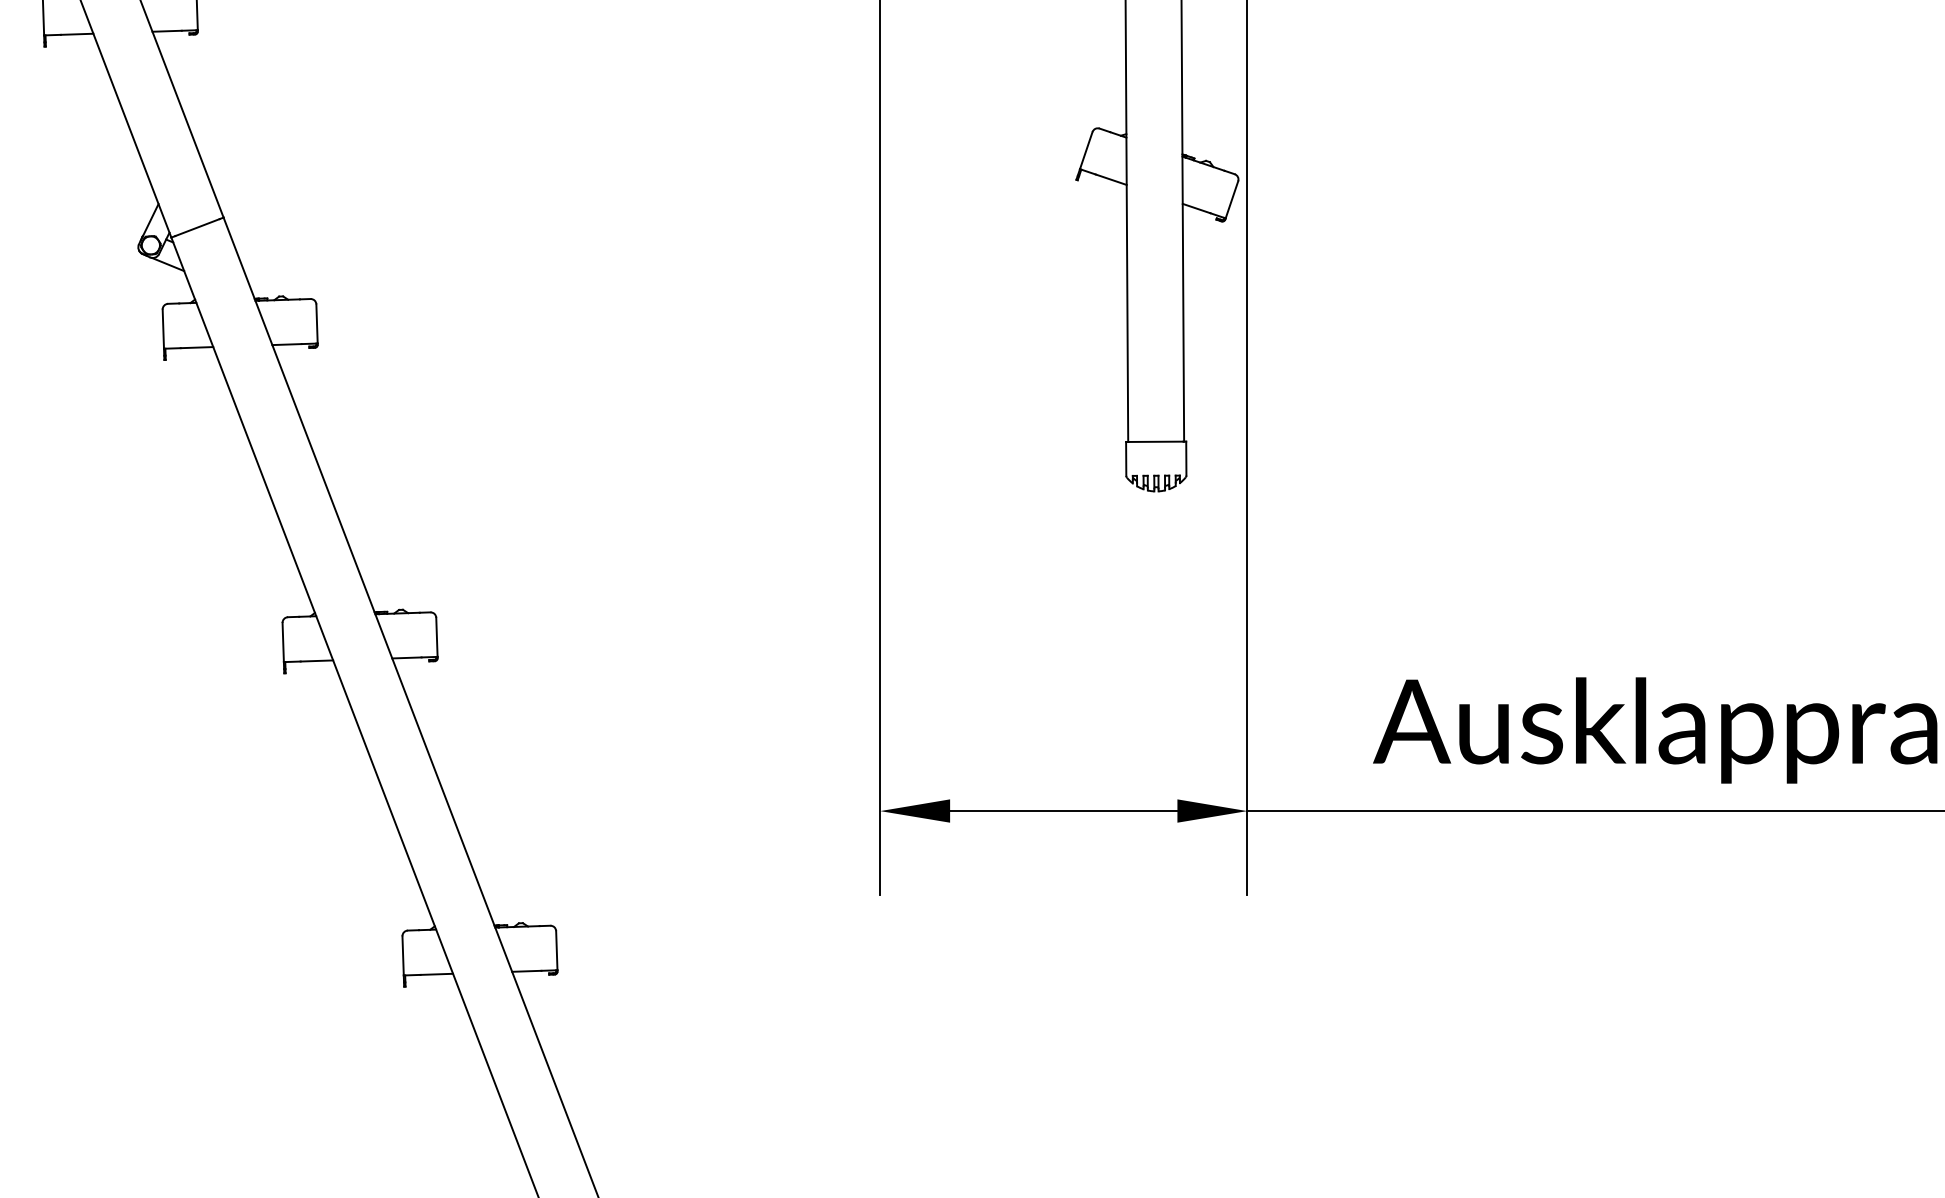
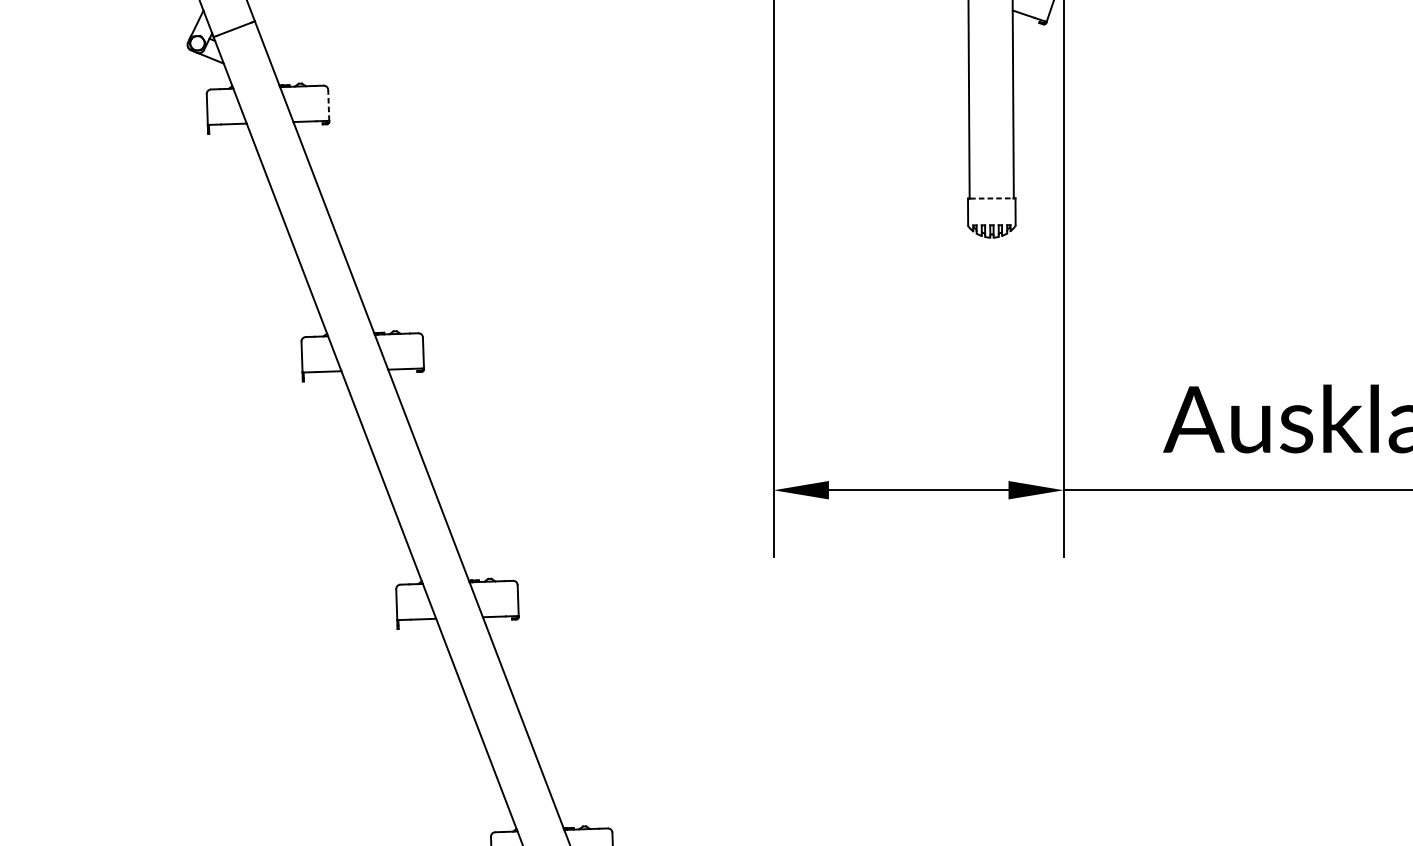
line: (317, 323) -> (329, 105), solid -> dashed
line: (1156, 441) -> (992, 198), solid -> dashed

